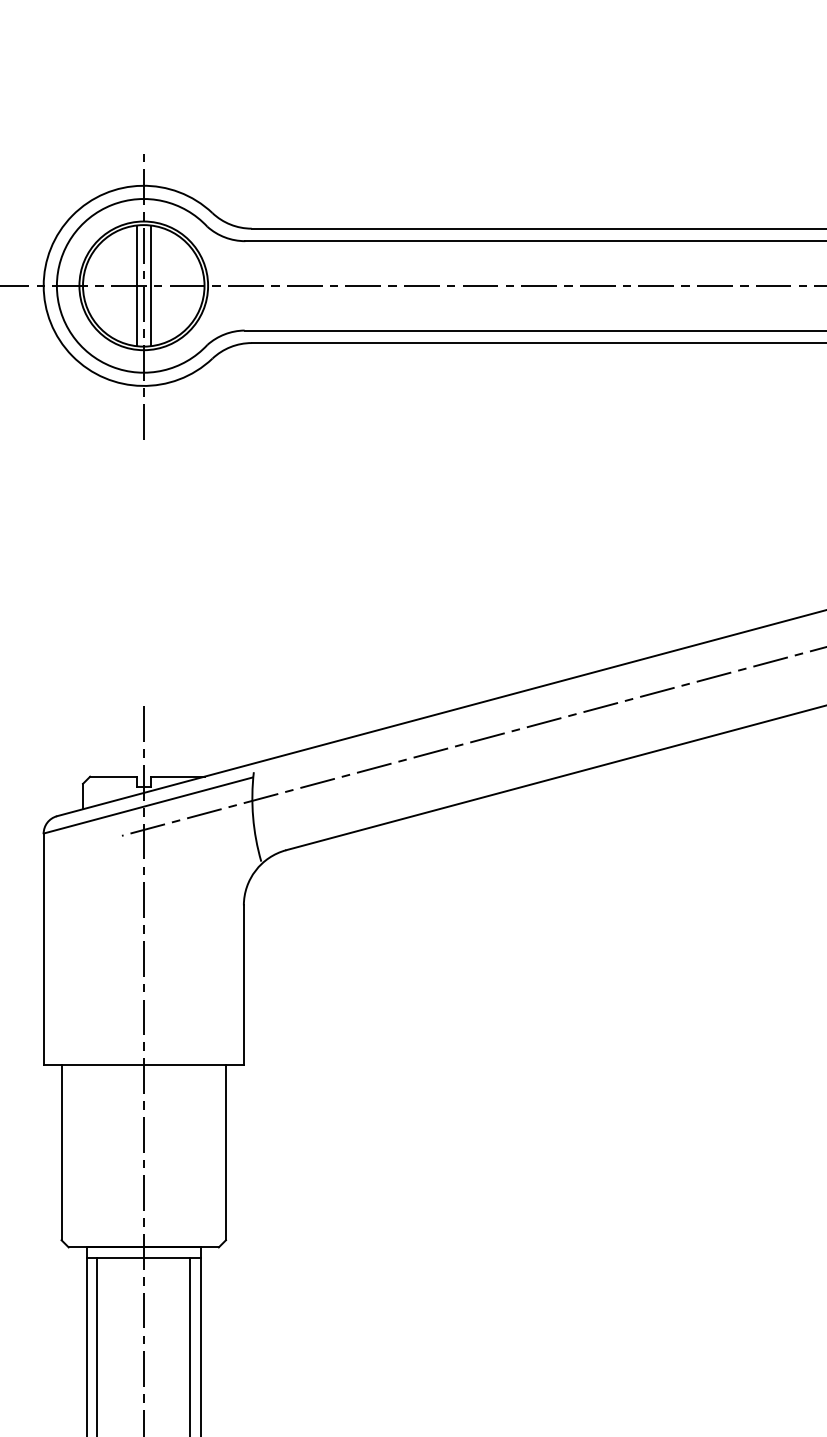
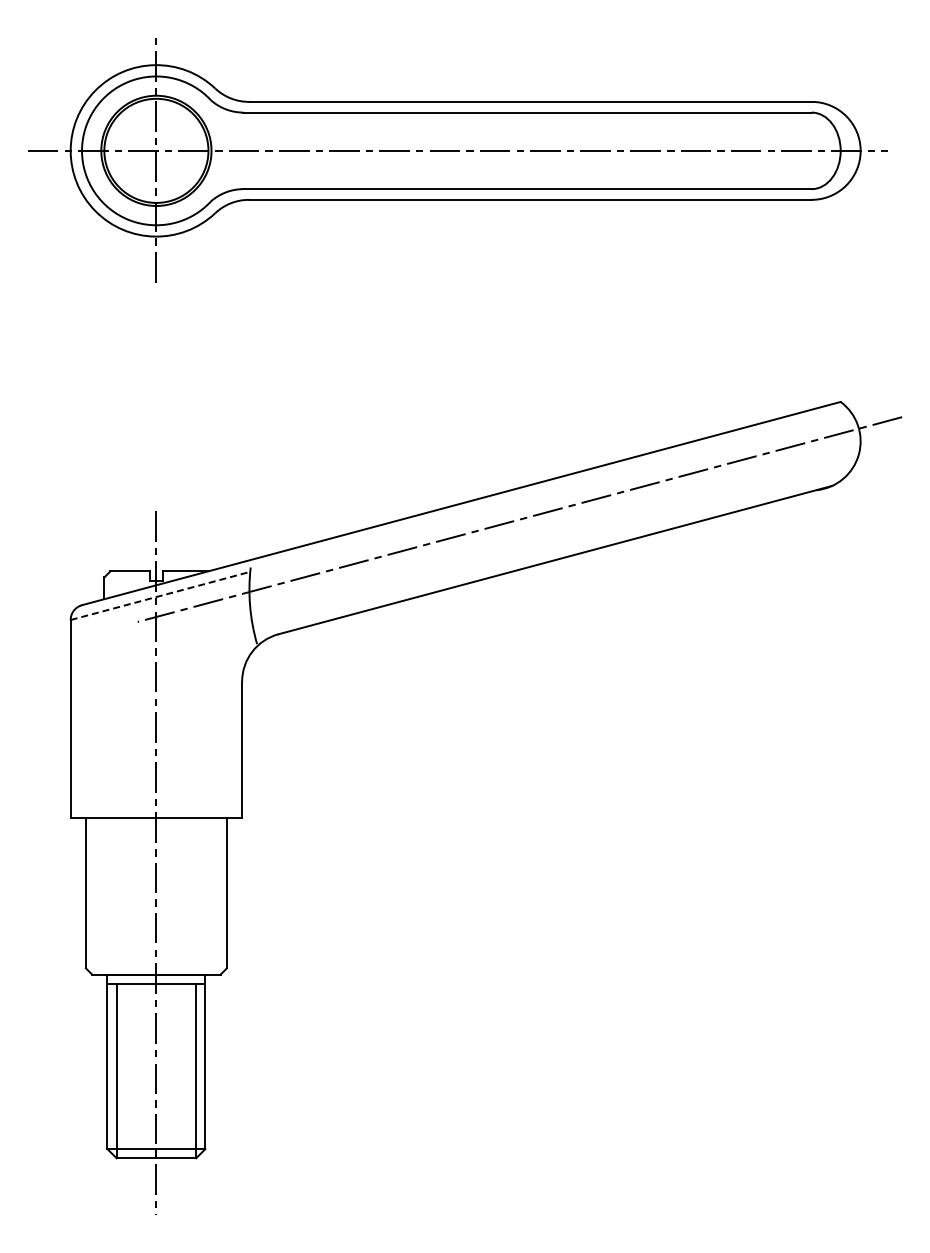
line: (136, 285) -> (150, 150), removed
line: (150, 285) -> (162, 150), removed
line: (148, 806) -> (160, 596), solid -> dashed

